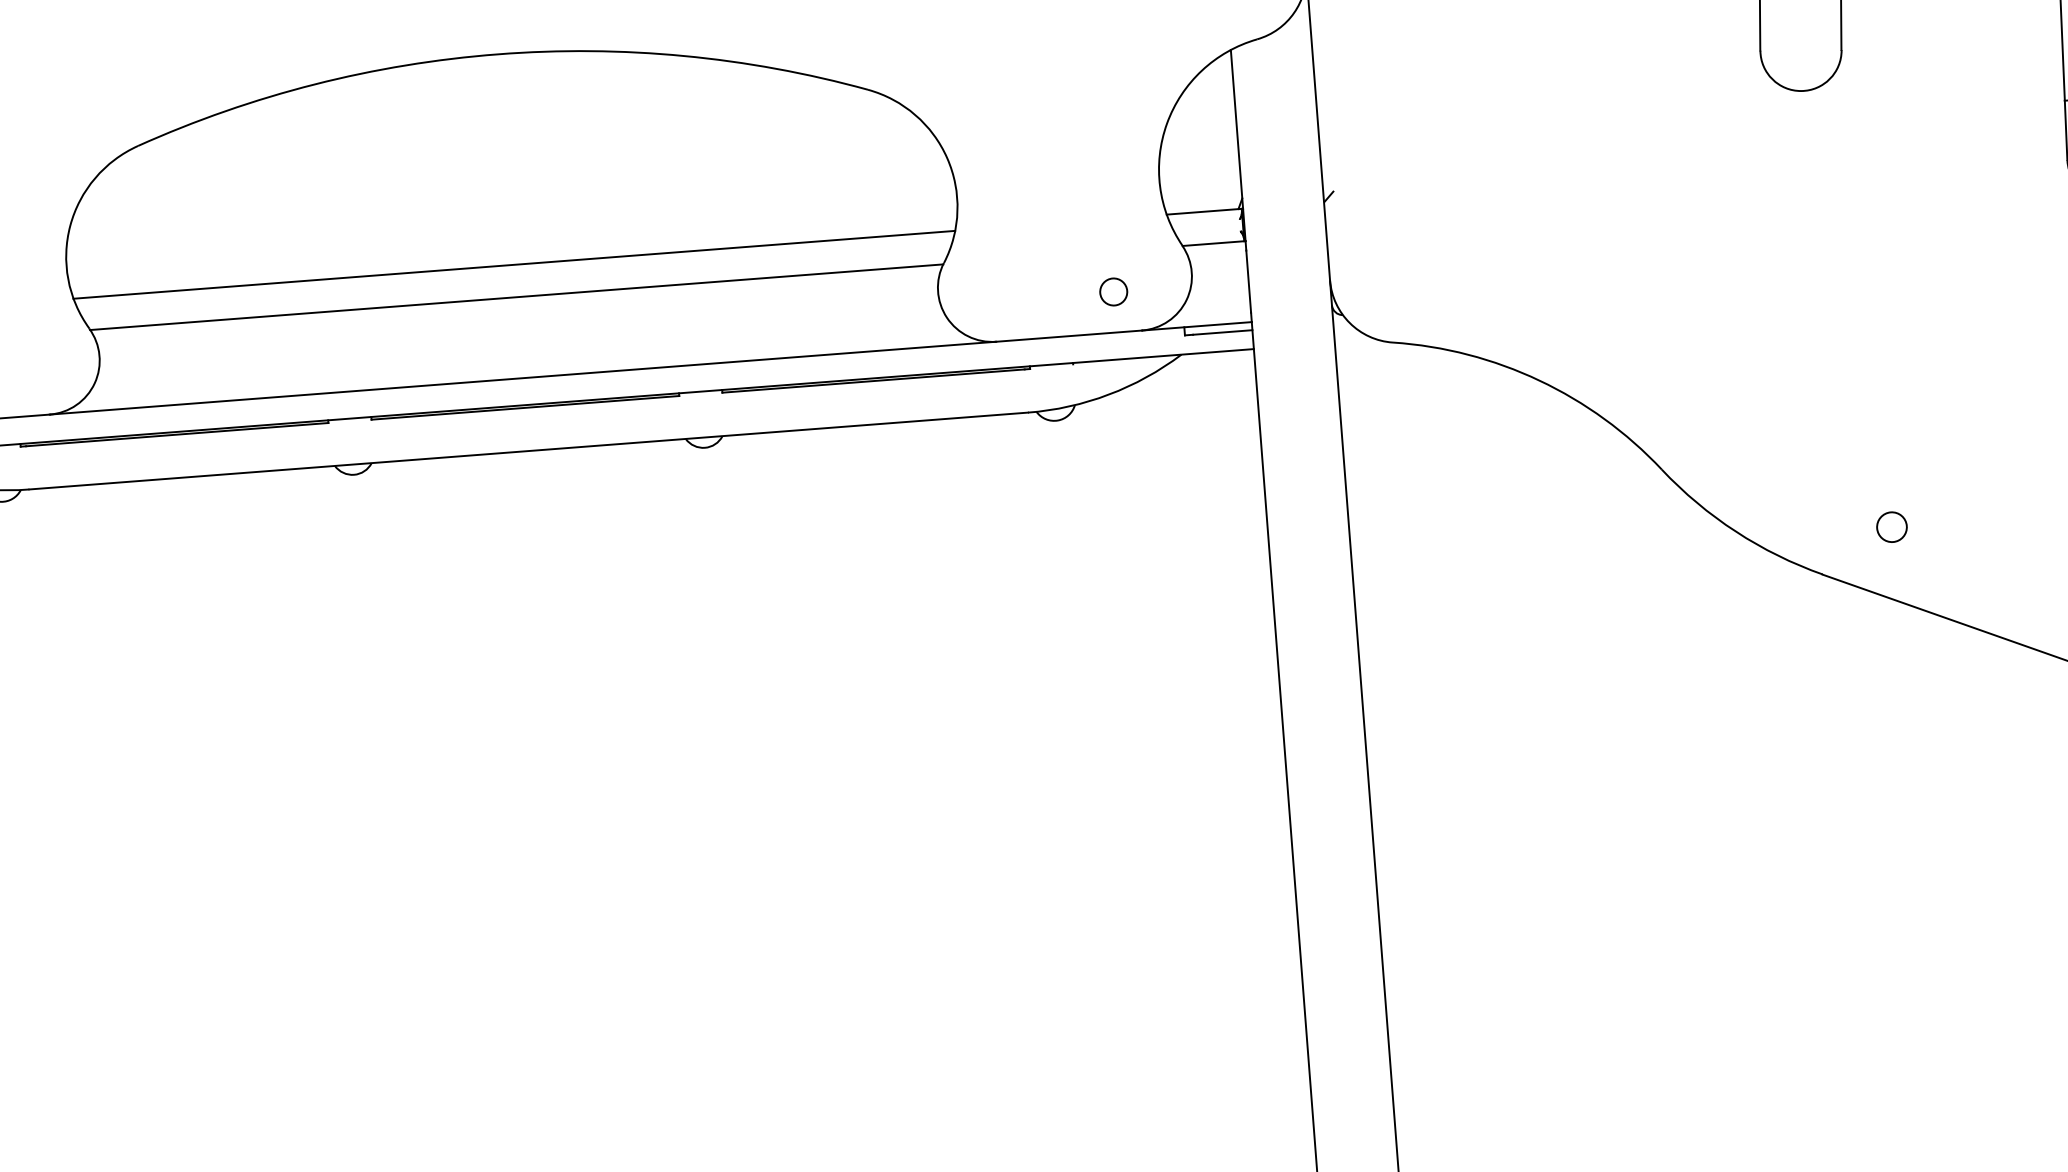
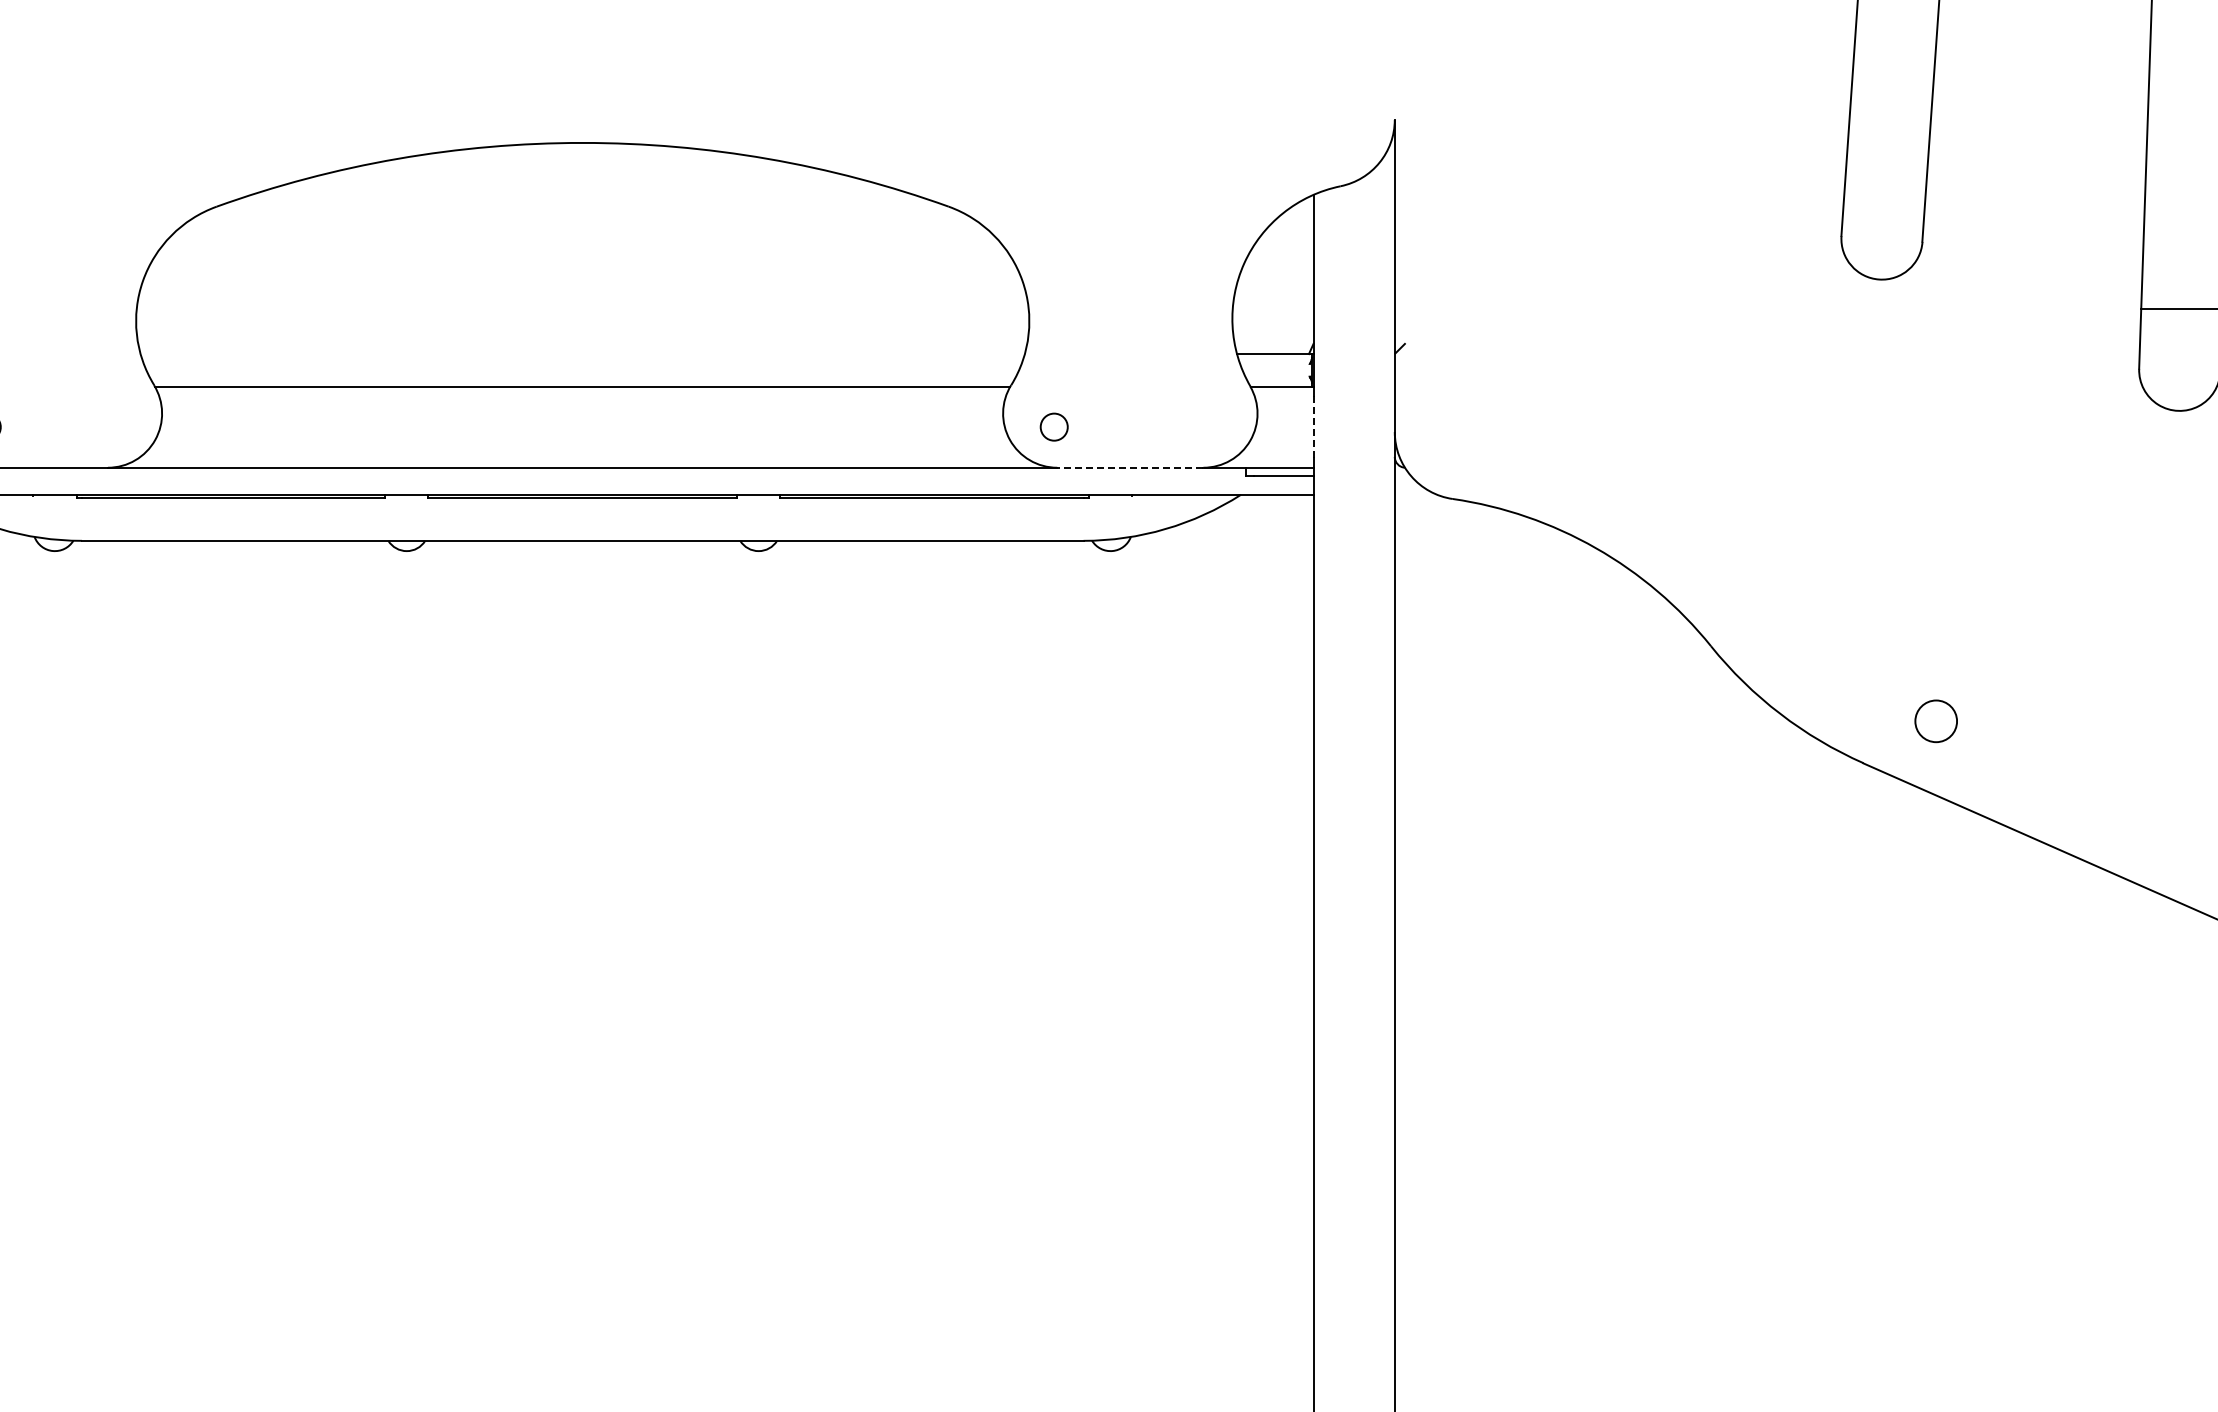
line: (514, 265) -> (582, 354), removed
line: (1248, 281) -> (1313, 427), solid -> dashed
circle: (1112, 291) -> (1053, 426), moved
line: (1068, 335) -> (1129, 467), solid -> dashed
circle: (1891, 527) -> (1935, 721), size x1.4

